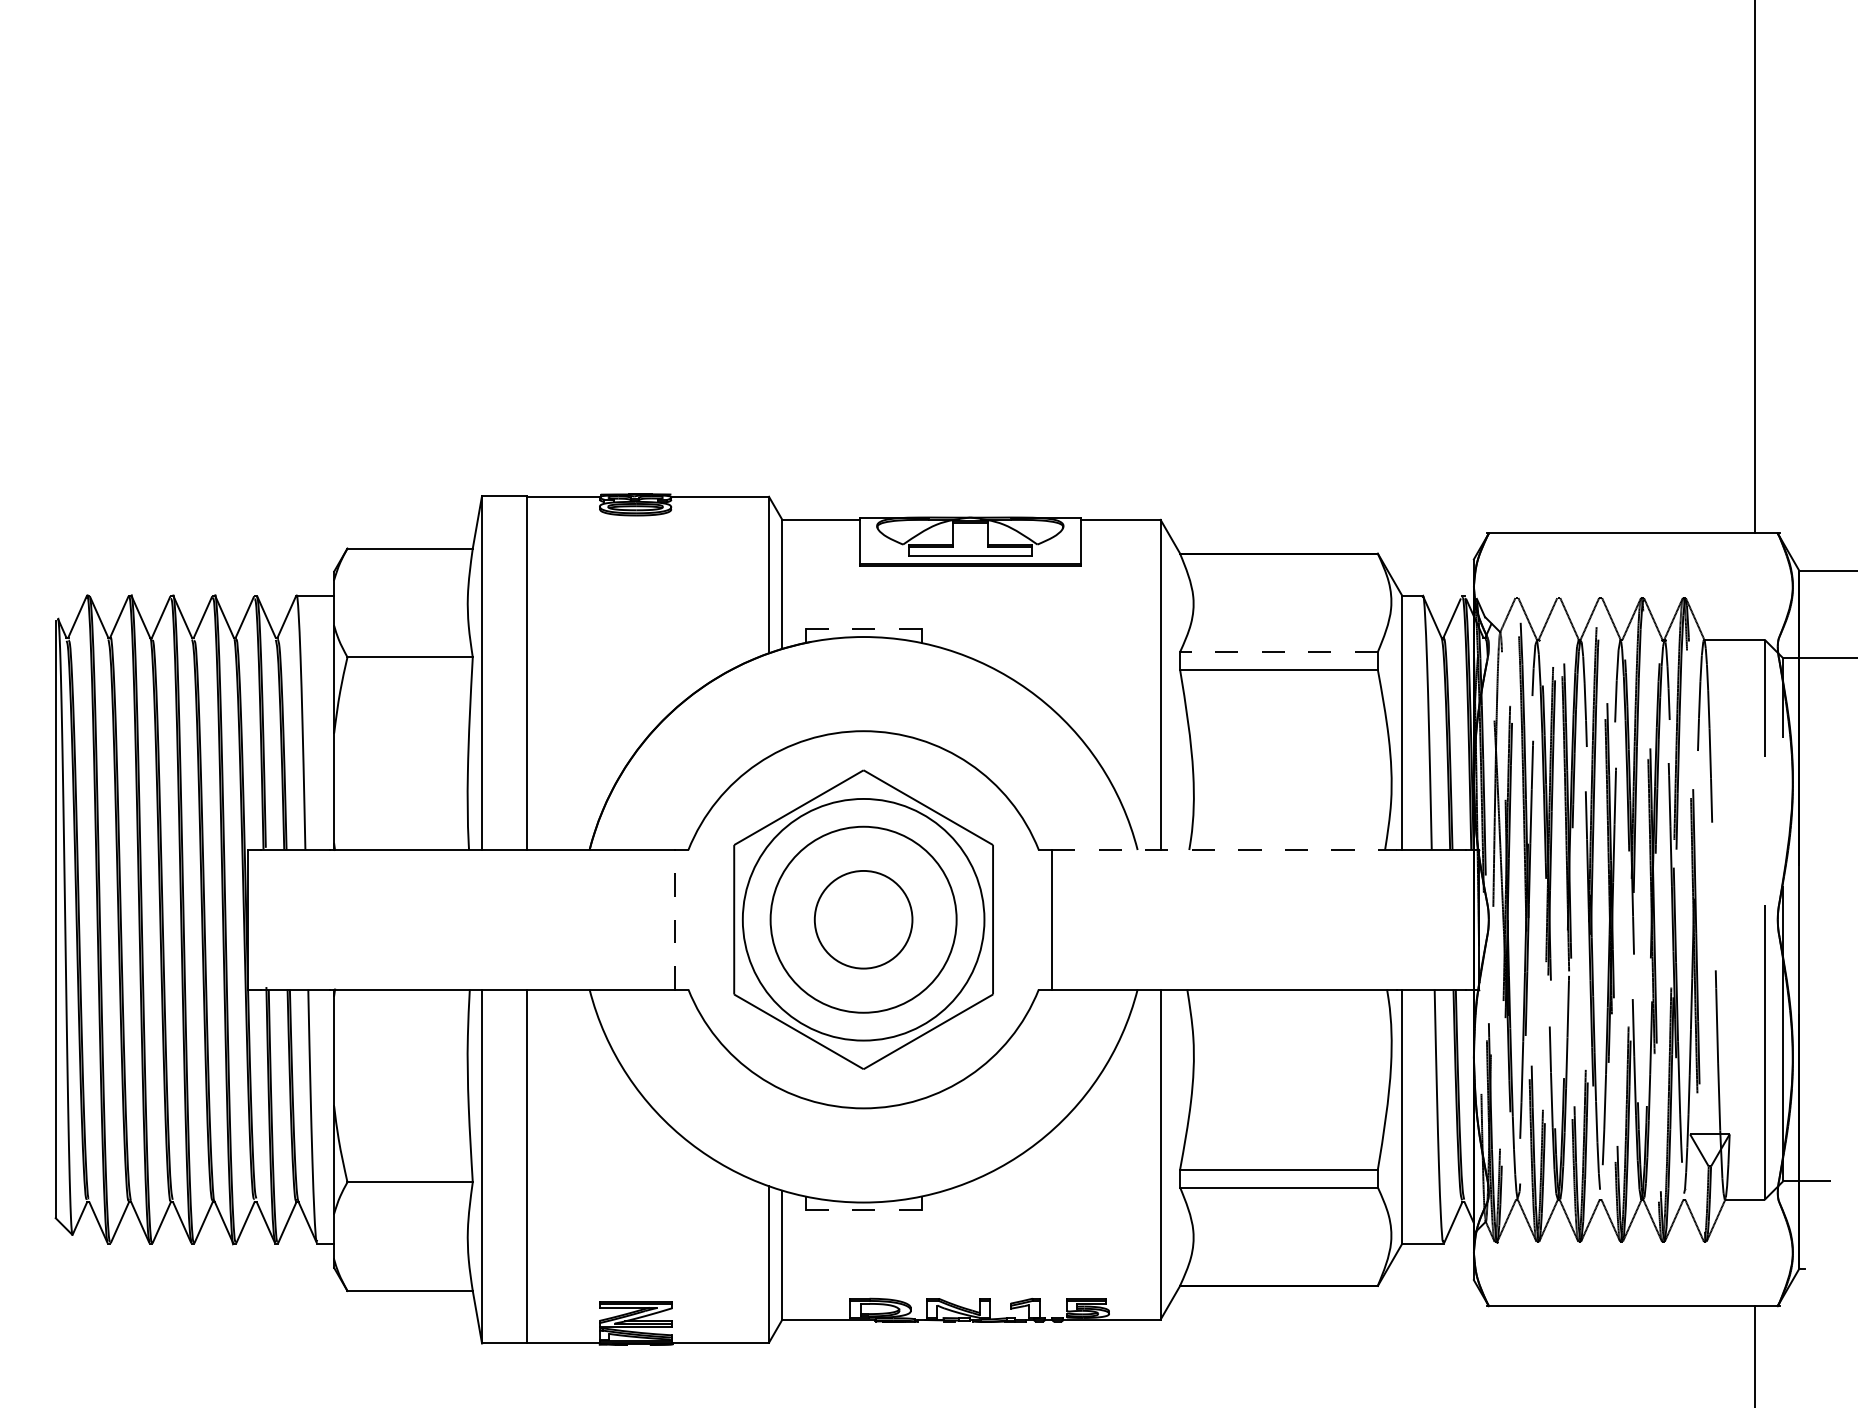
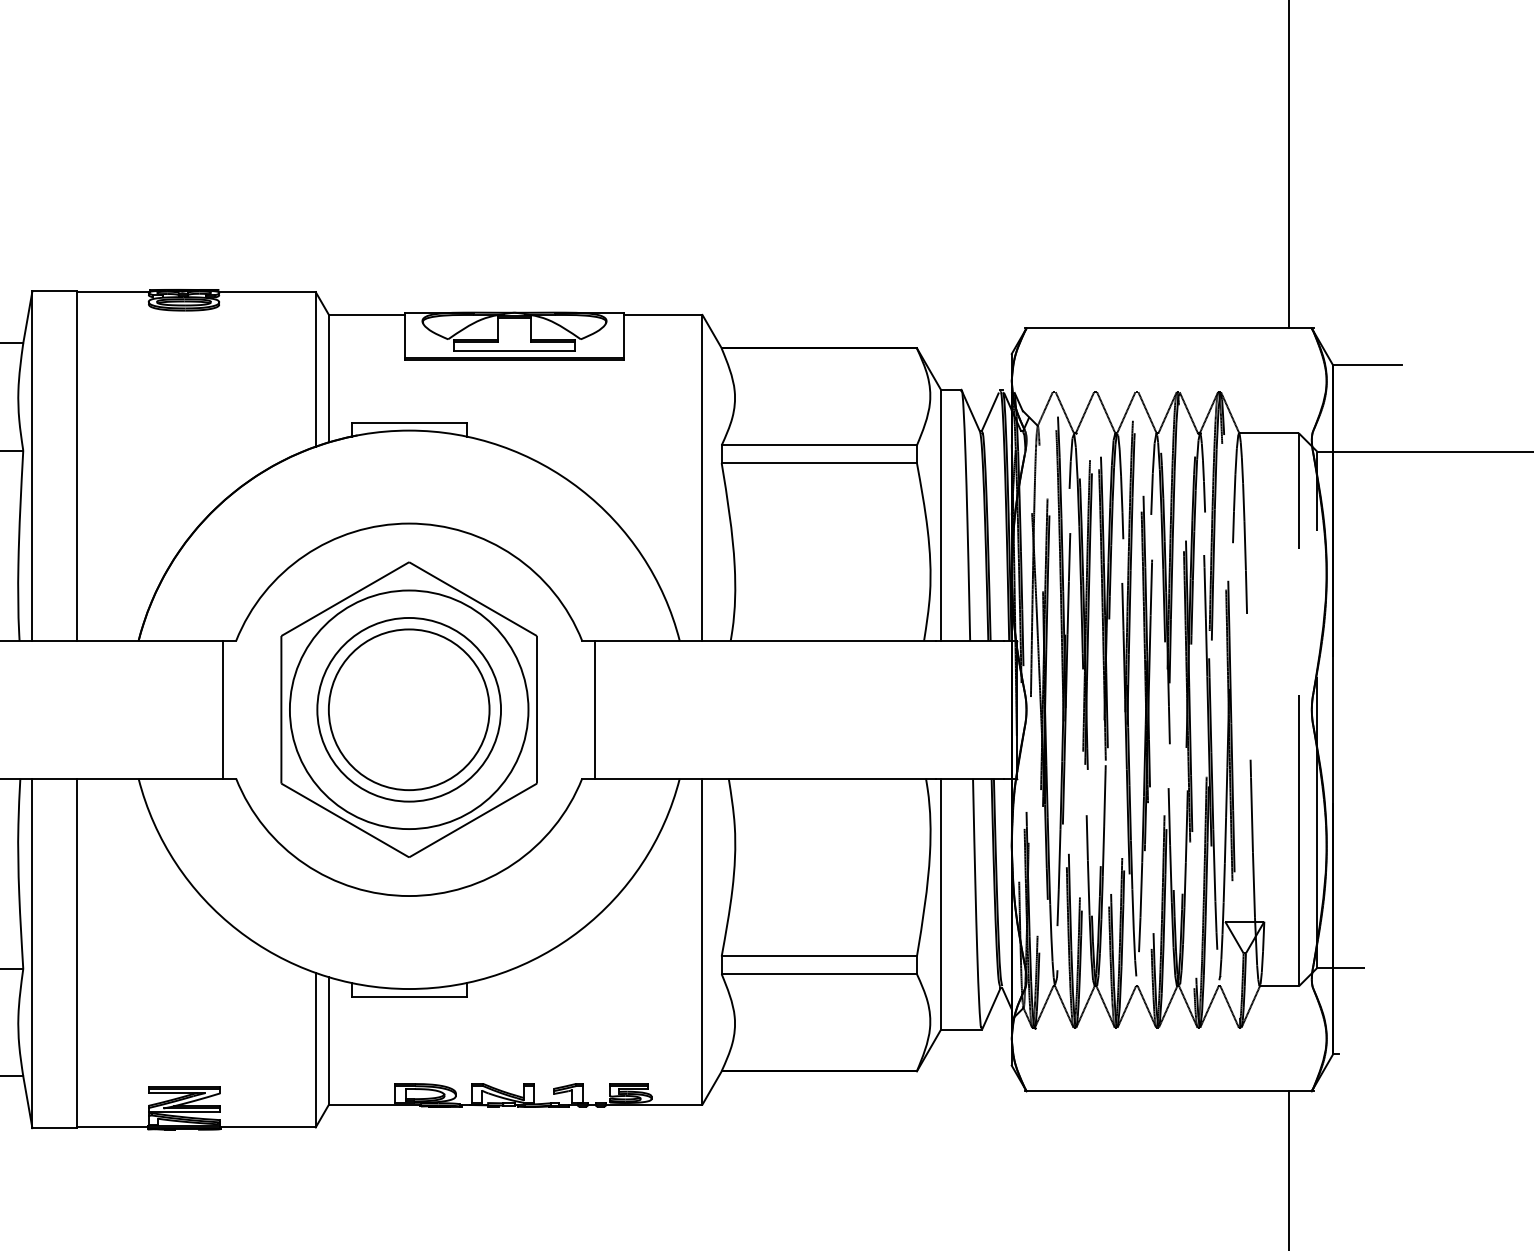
line: (864, 629) -> (410, 423), dashed -> solid
line: (1278, 652) -> (818, 445), dashed -> solid
line: (1224, 850) -> (765, 641), dashed -> solid
line: (675, 919) -> (223, 709), dashed -> solid
circle: (863, 919) -> (409, 709), size x1.67
line: (863, 1210) -> (409, 996), dashed -> solid

